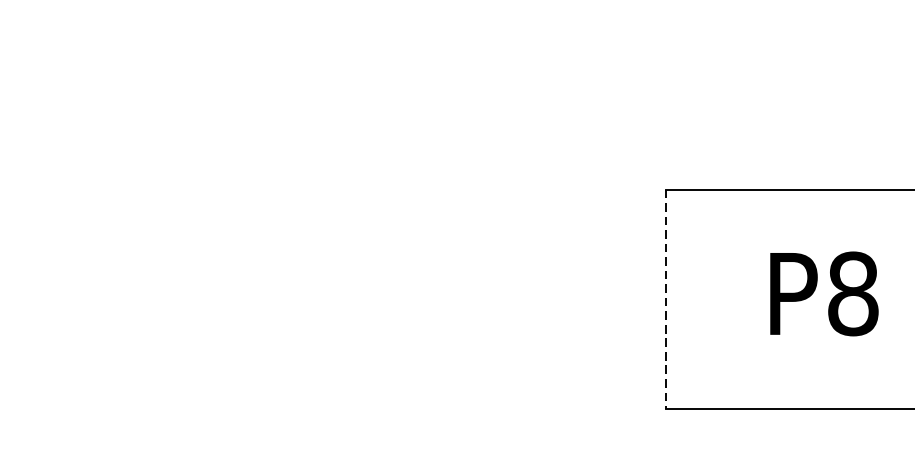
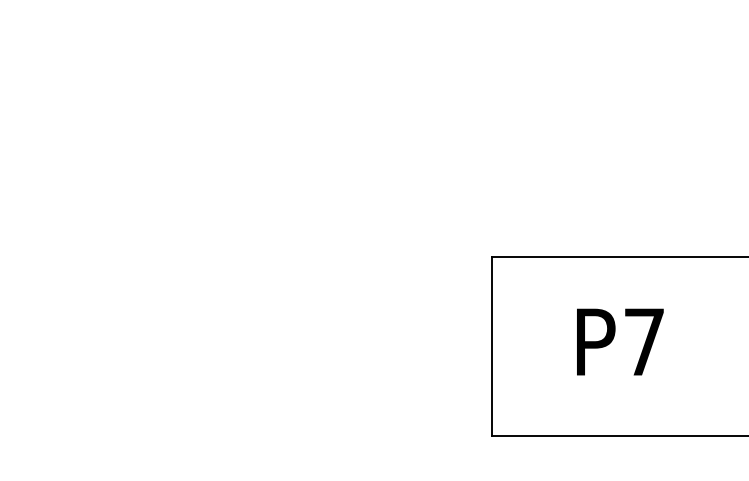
text: (853, 293) -> (644, 341), P8 -> P7
line: (665, 300) -> (491, 347), dashed -> solid

